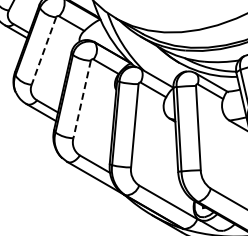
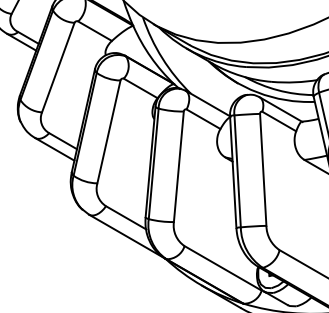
line: (43, 51) -> (57, 68), dashed -> solid
line: (82, 99) -> (109, 131), dashed -> solid

